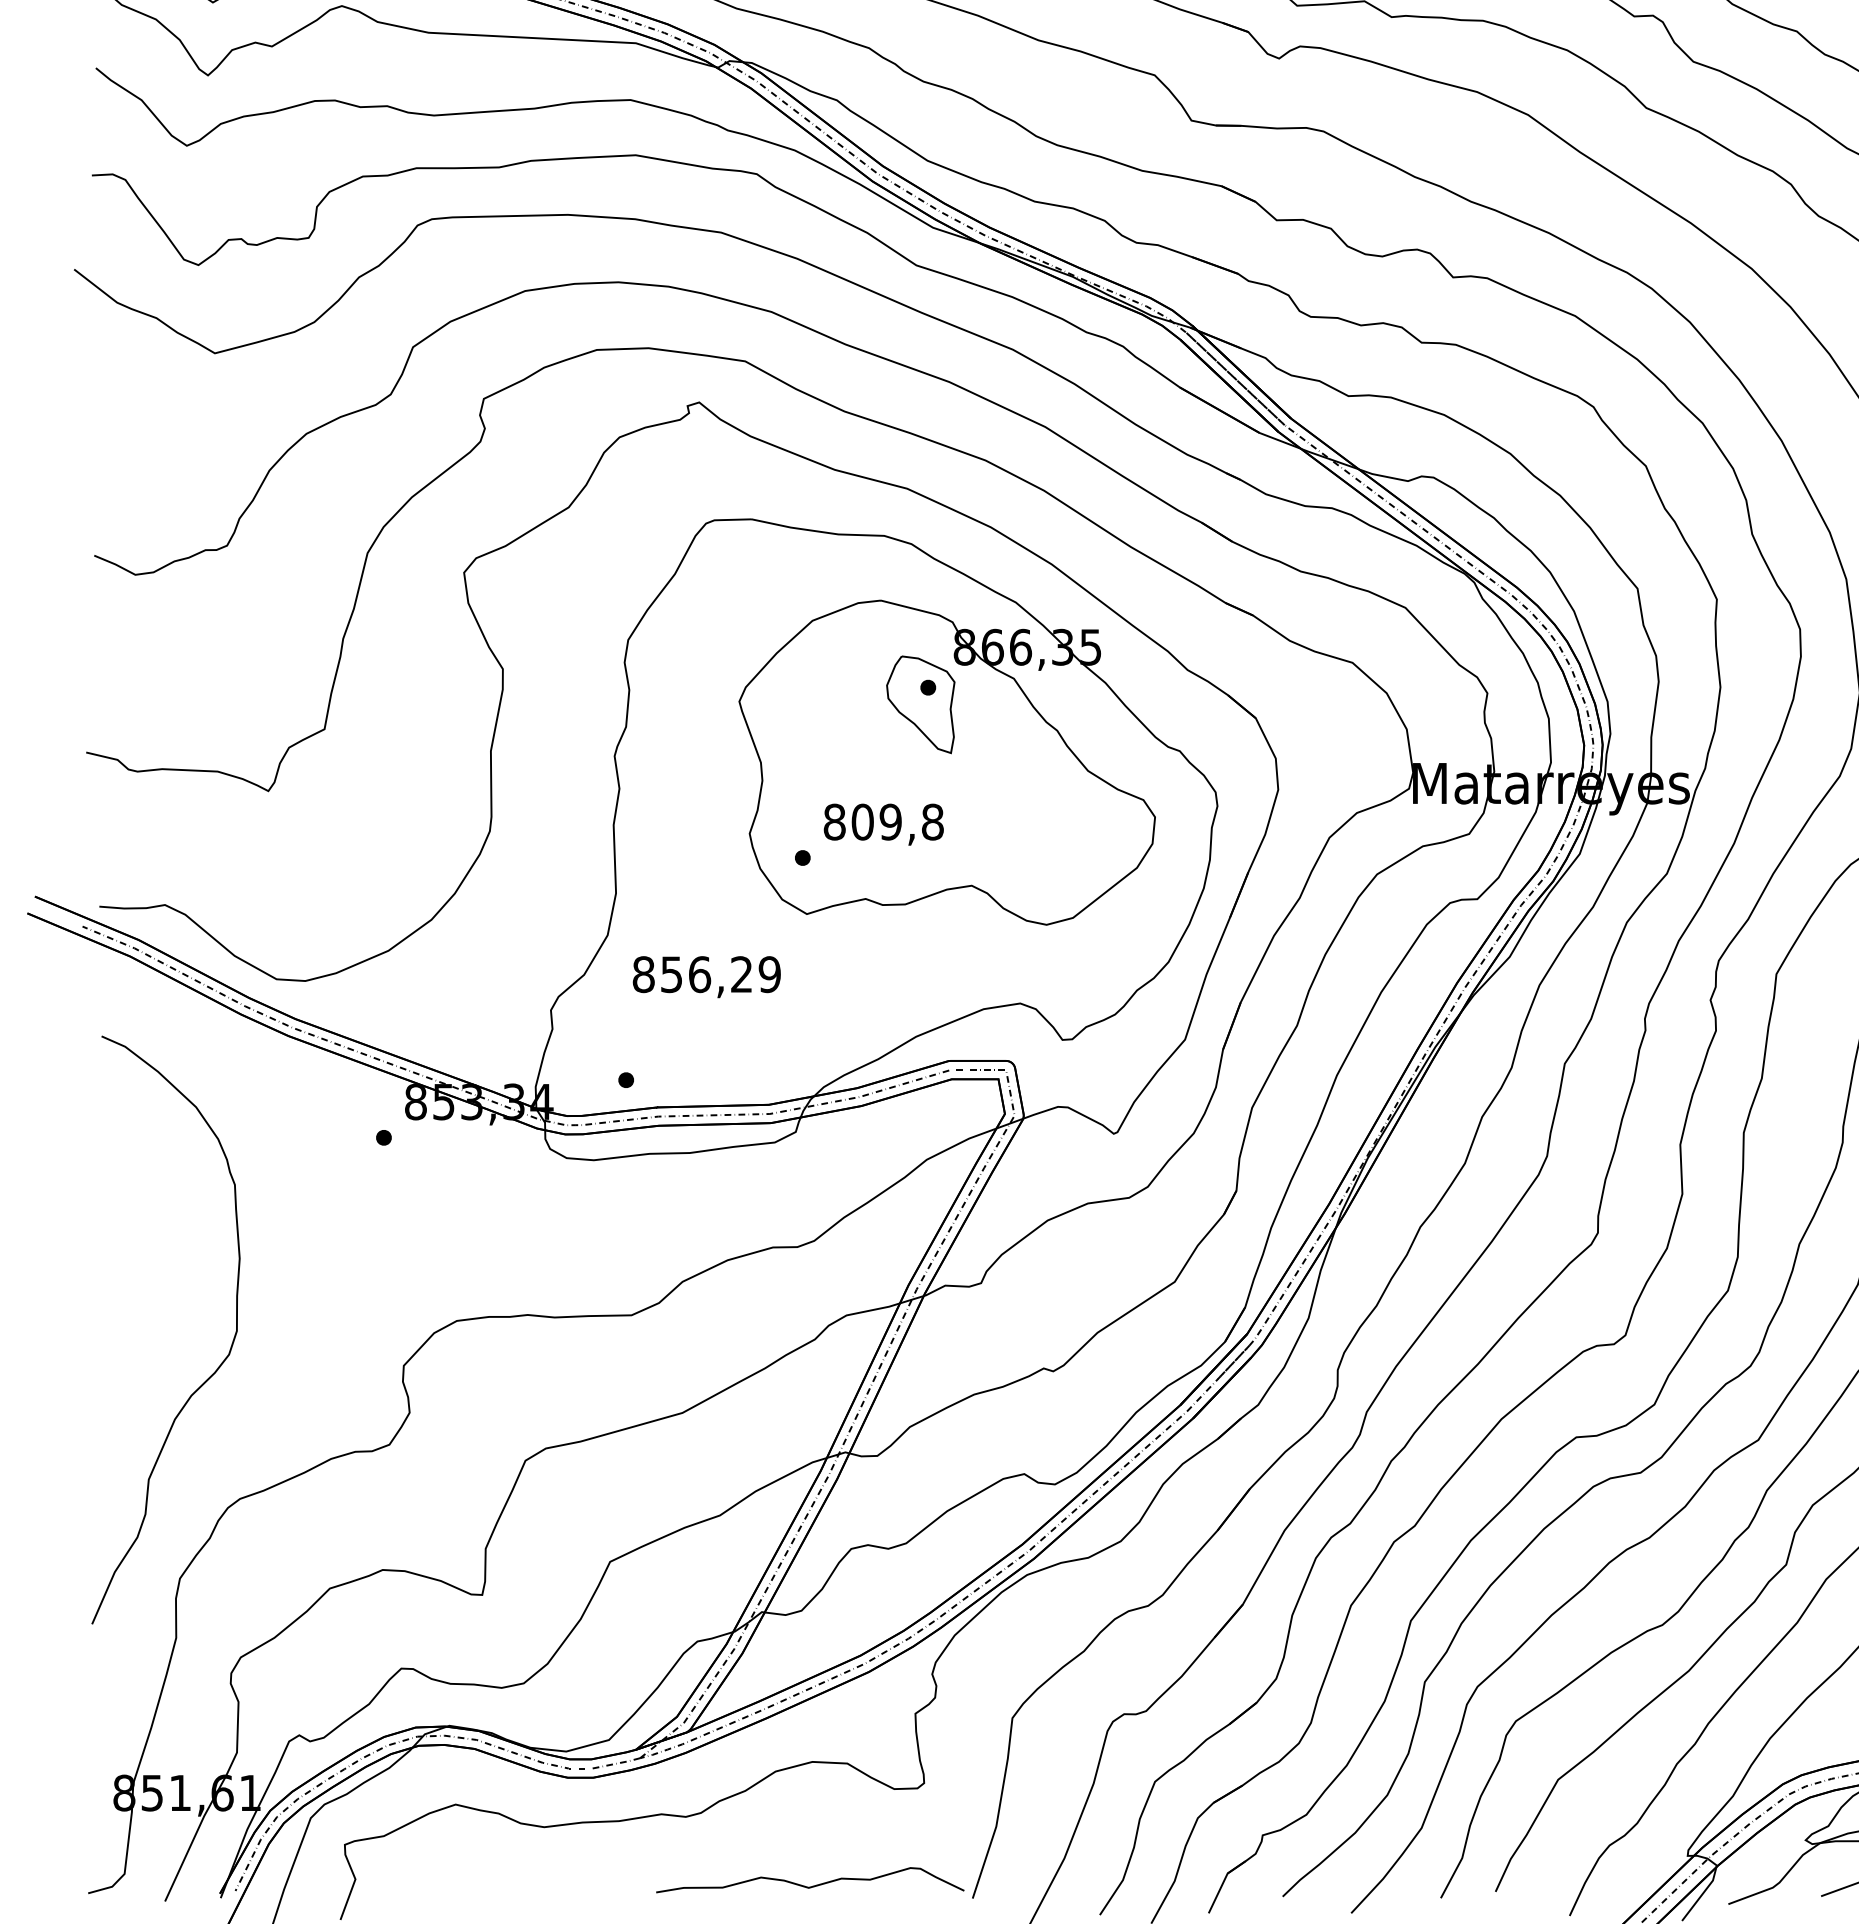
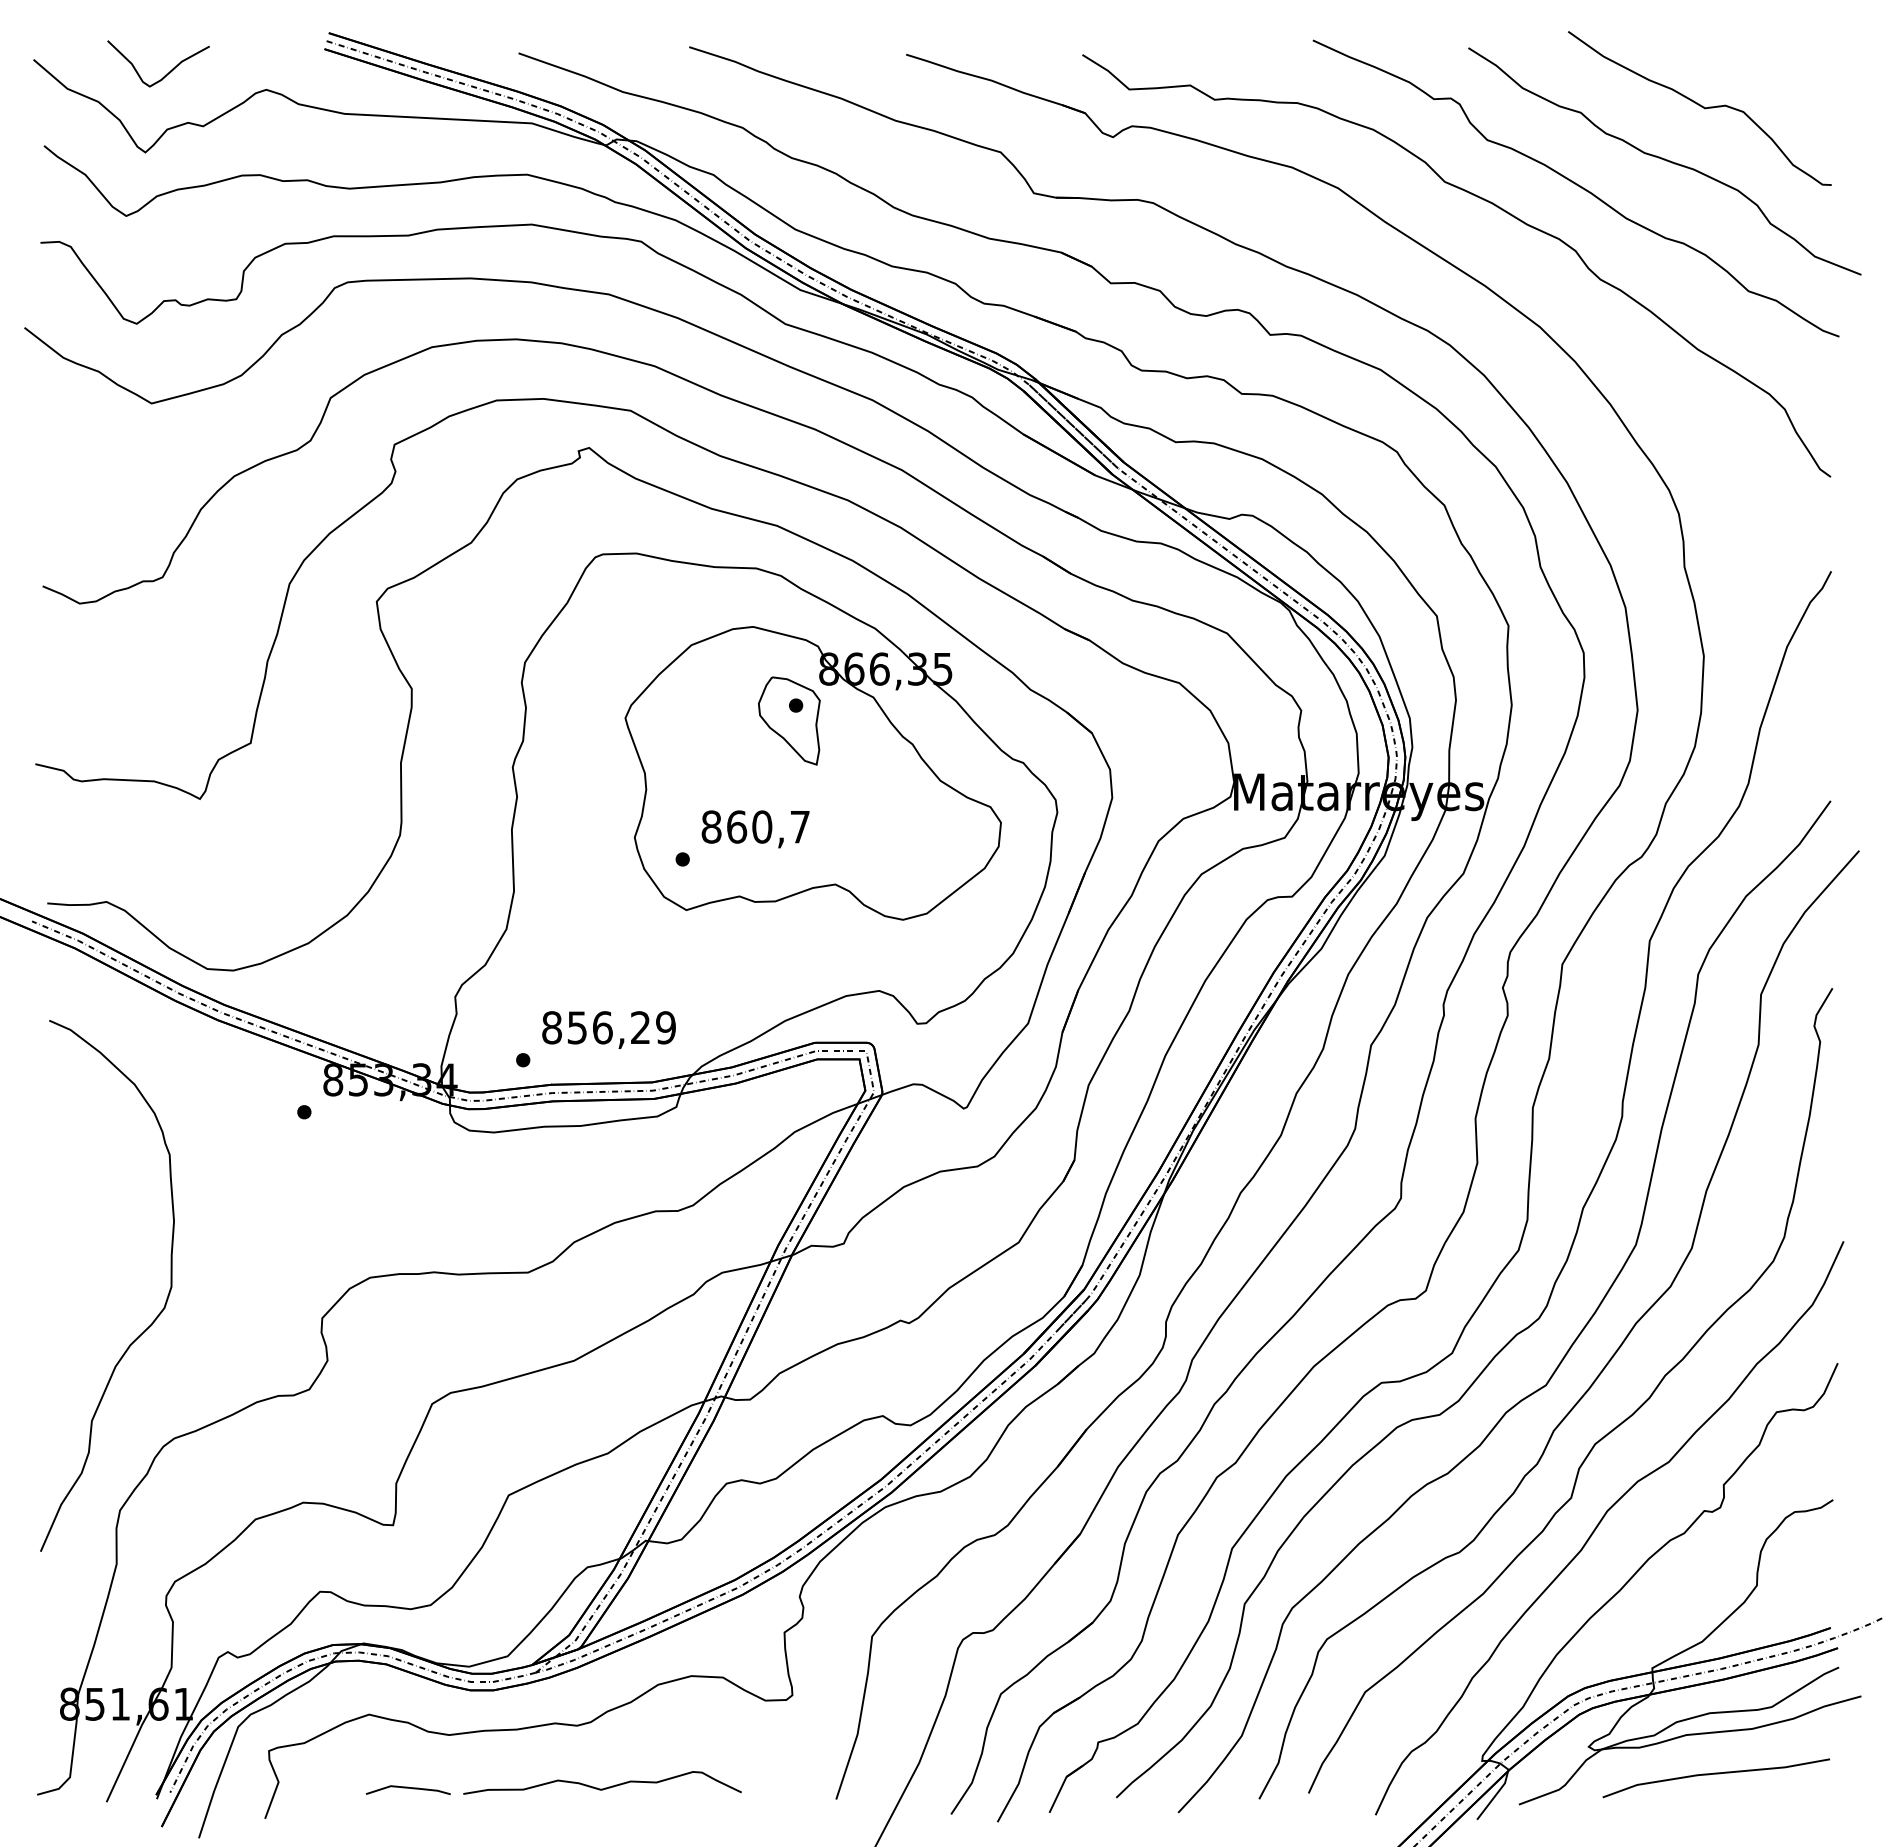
text: (897, 821) -> (768, 826), 809,8 -> 860,7
text: (706, 976) -> (608, 1029), moved
curve: (813, 1885) -> (605, 1787), moved
line: (499, 1886) -> (408, 1788), added

